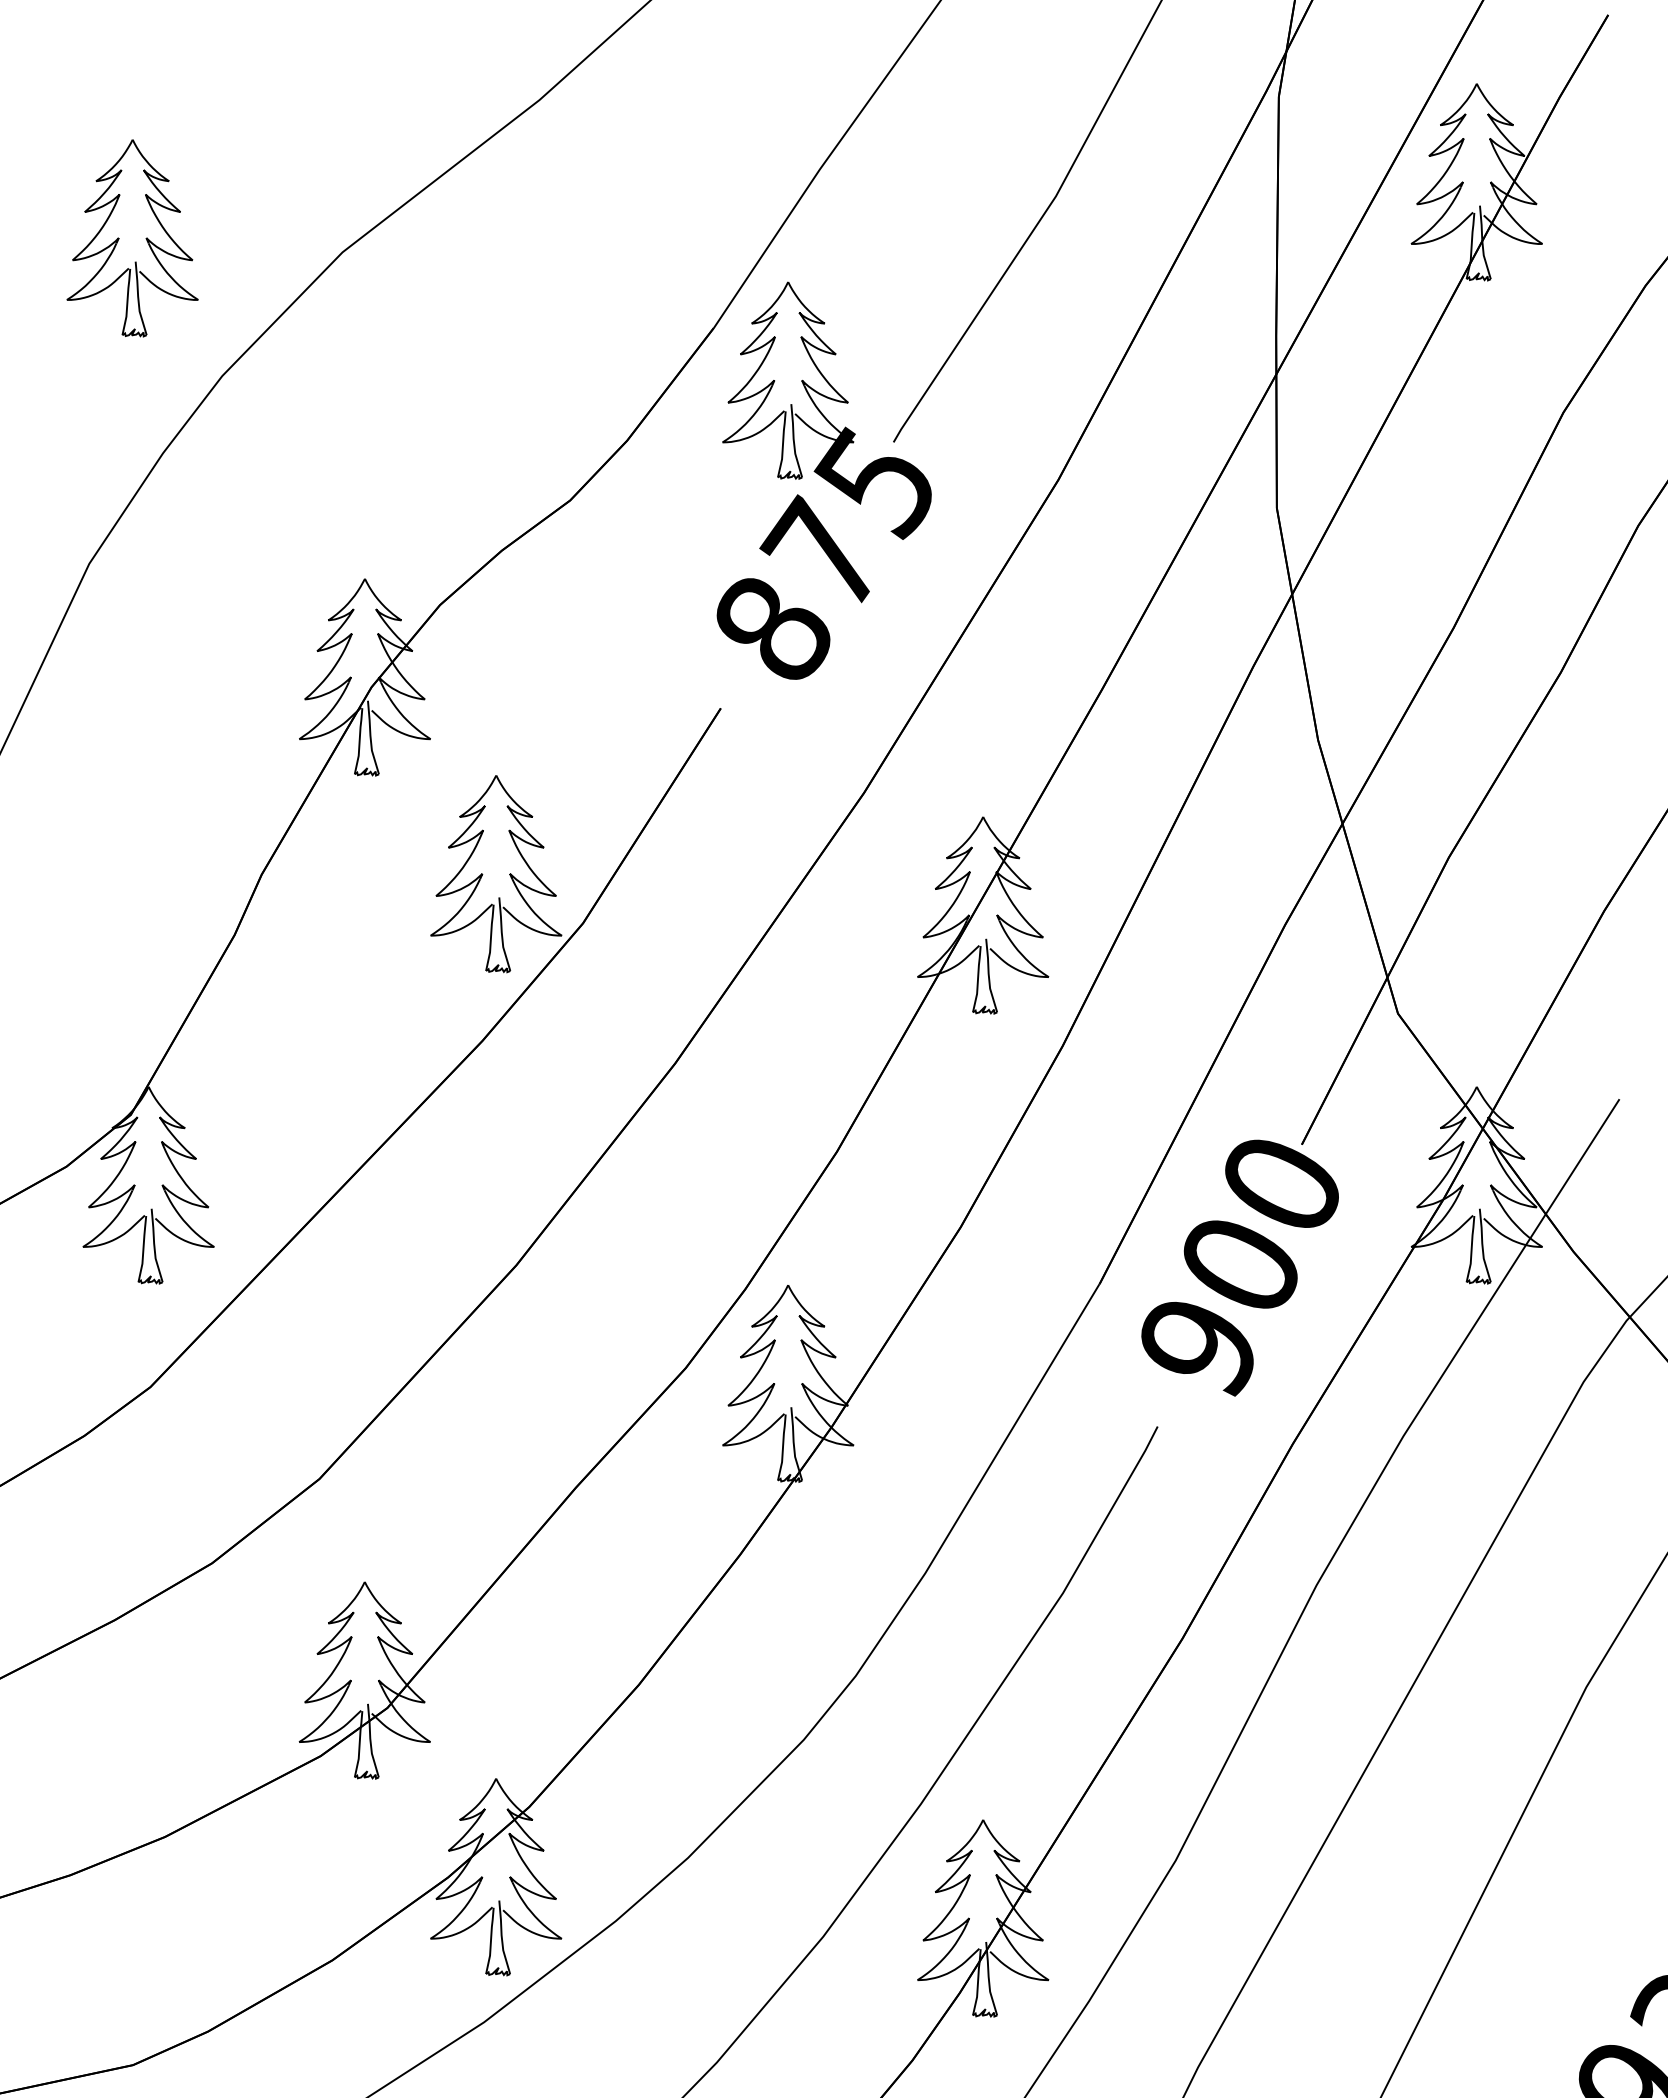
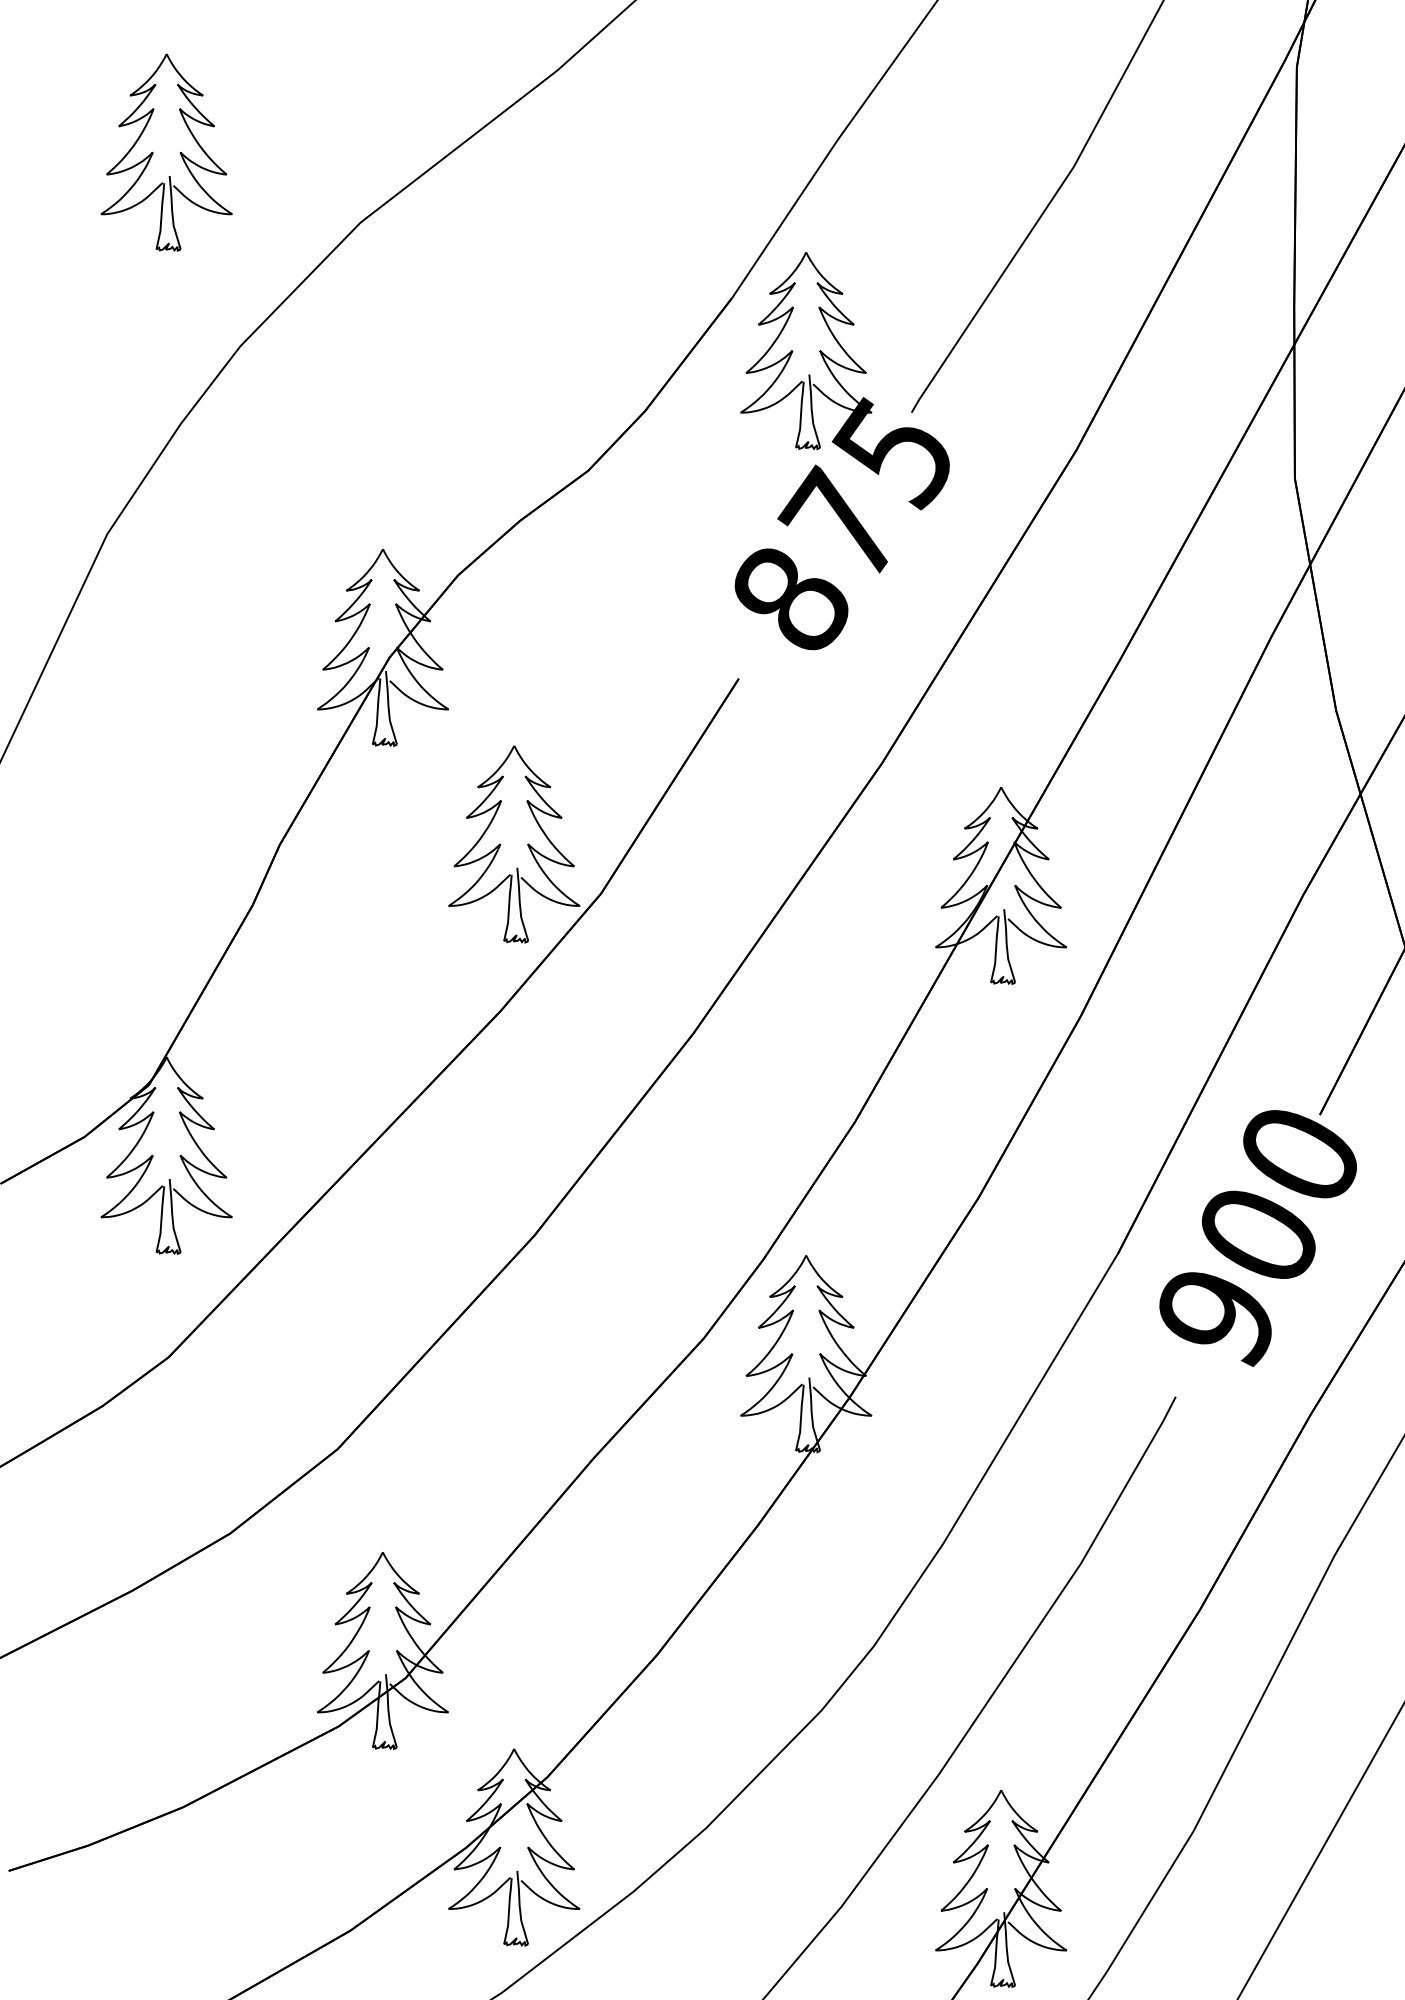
part: (119, 238) -> (153, 152), moved

